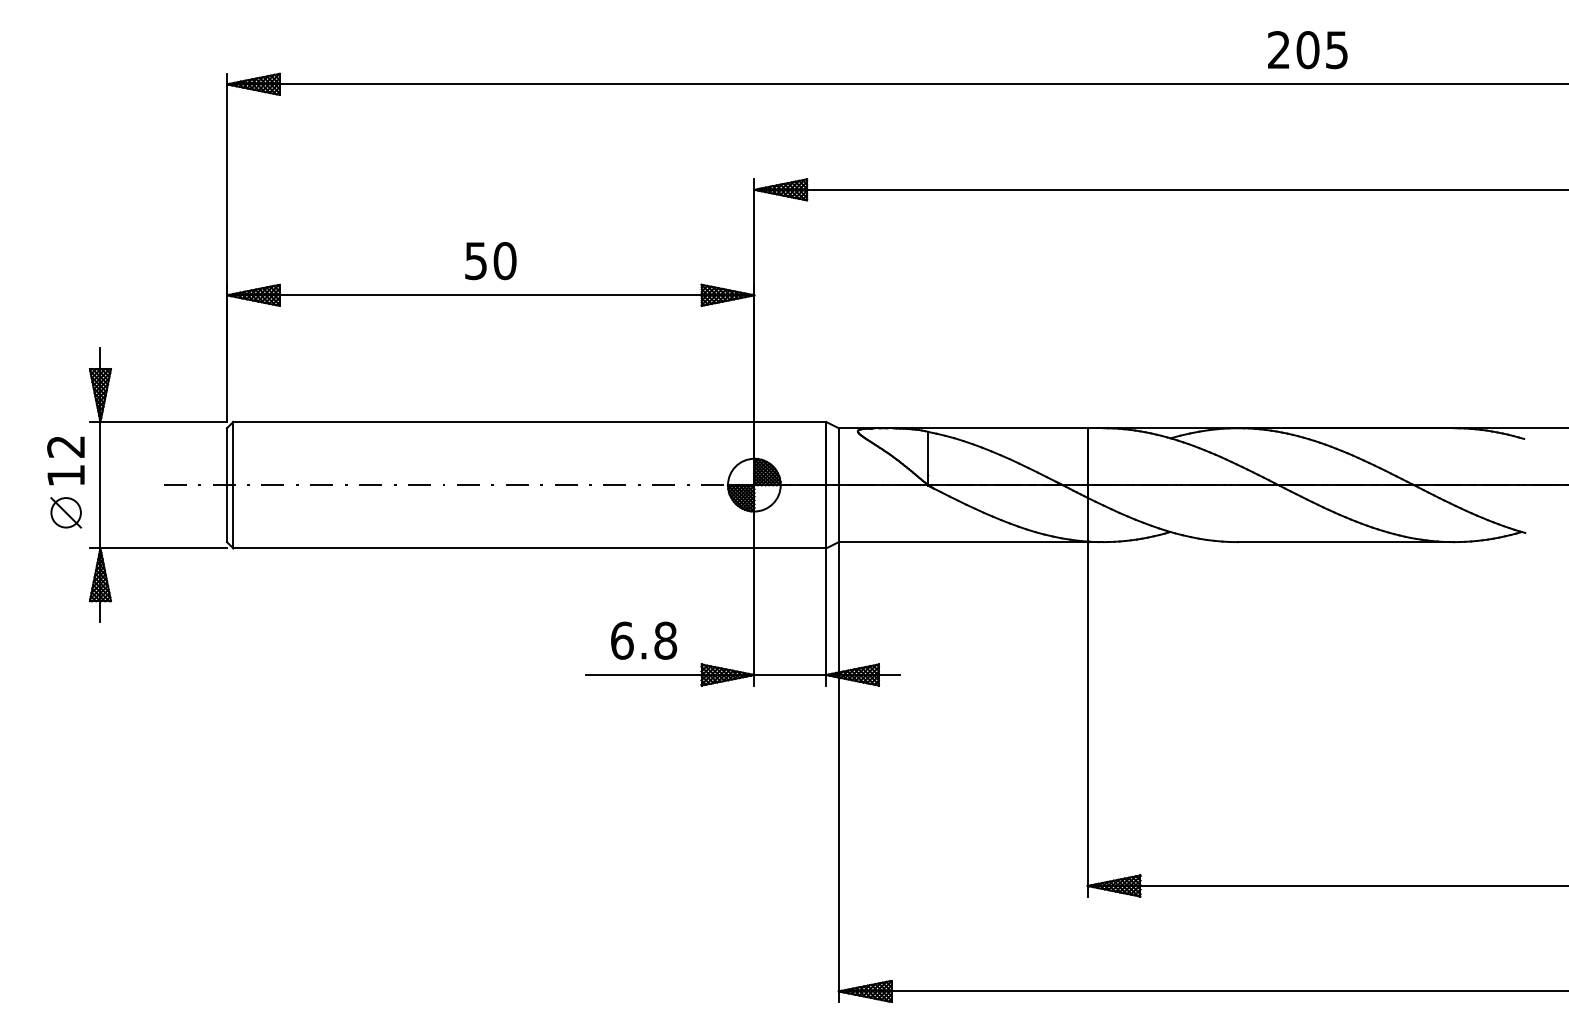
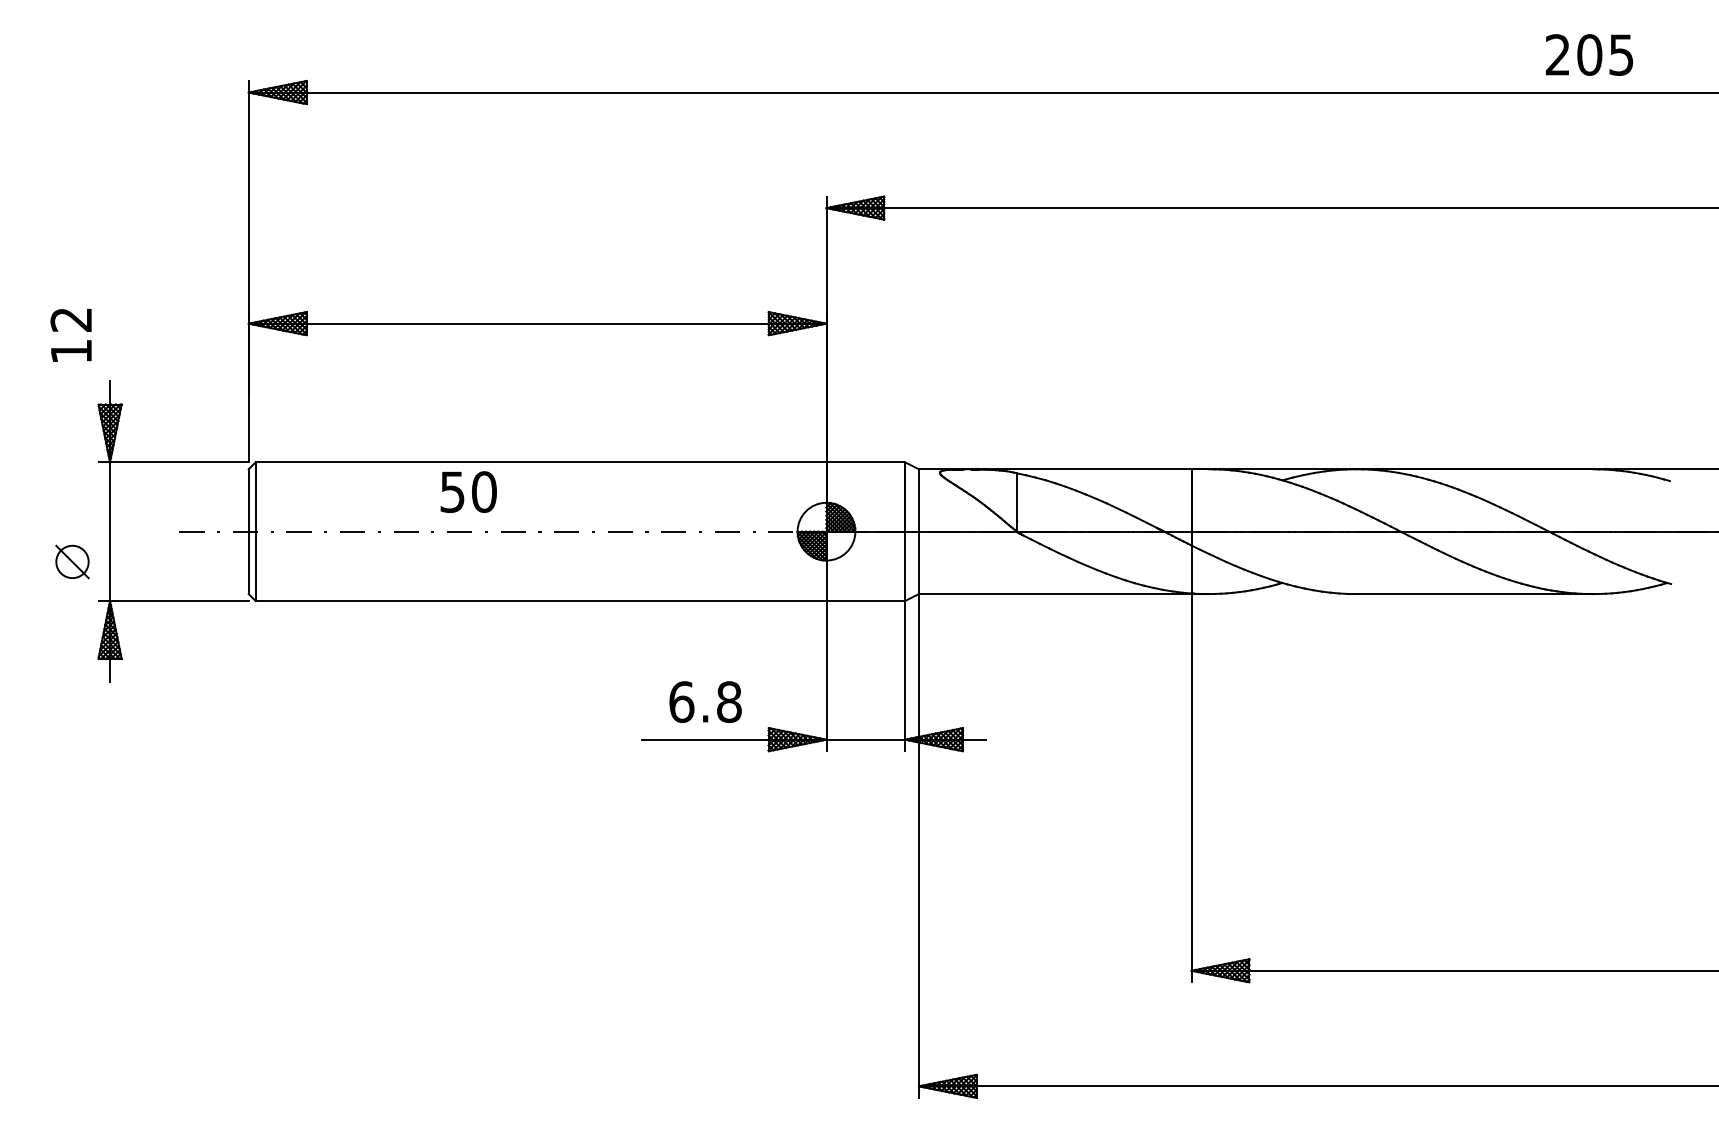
text: (1307, 50) -> (1589, 55), moved
text: (490, 261) -> (468, 492), moved
text: (65, 460) -> (70, 334), moved

